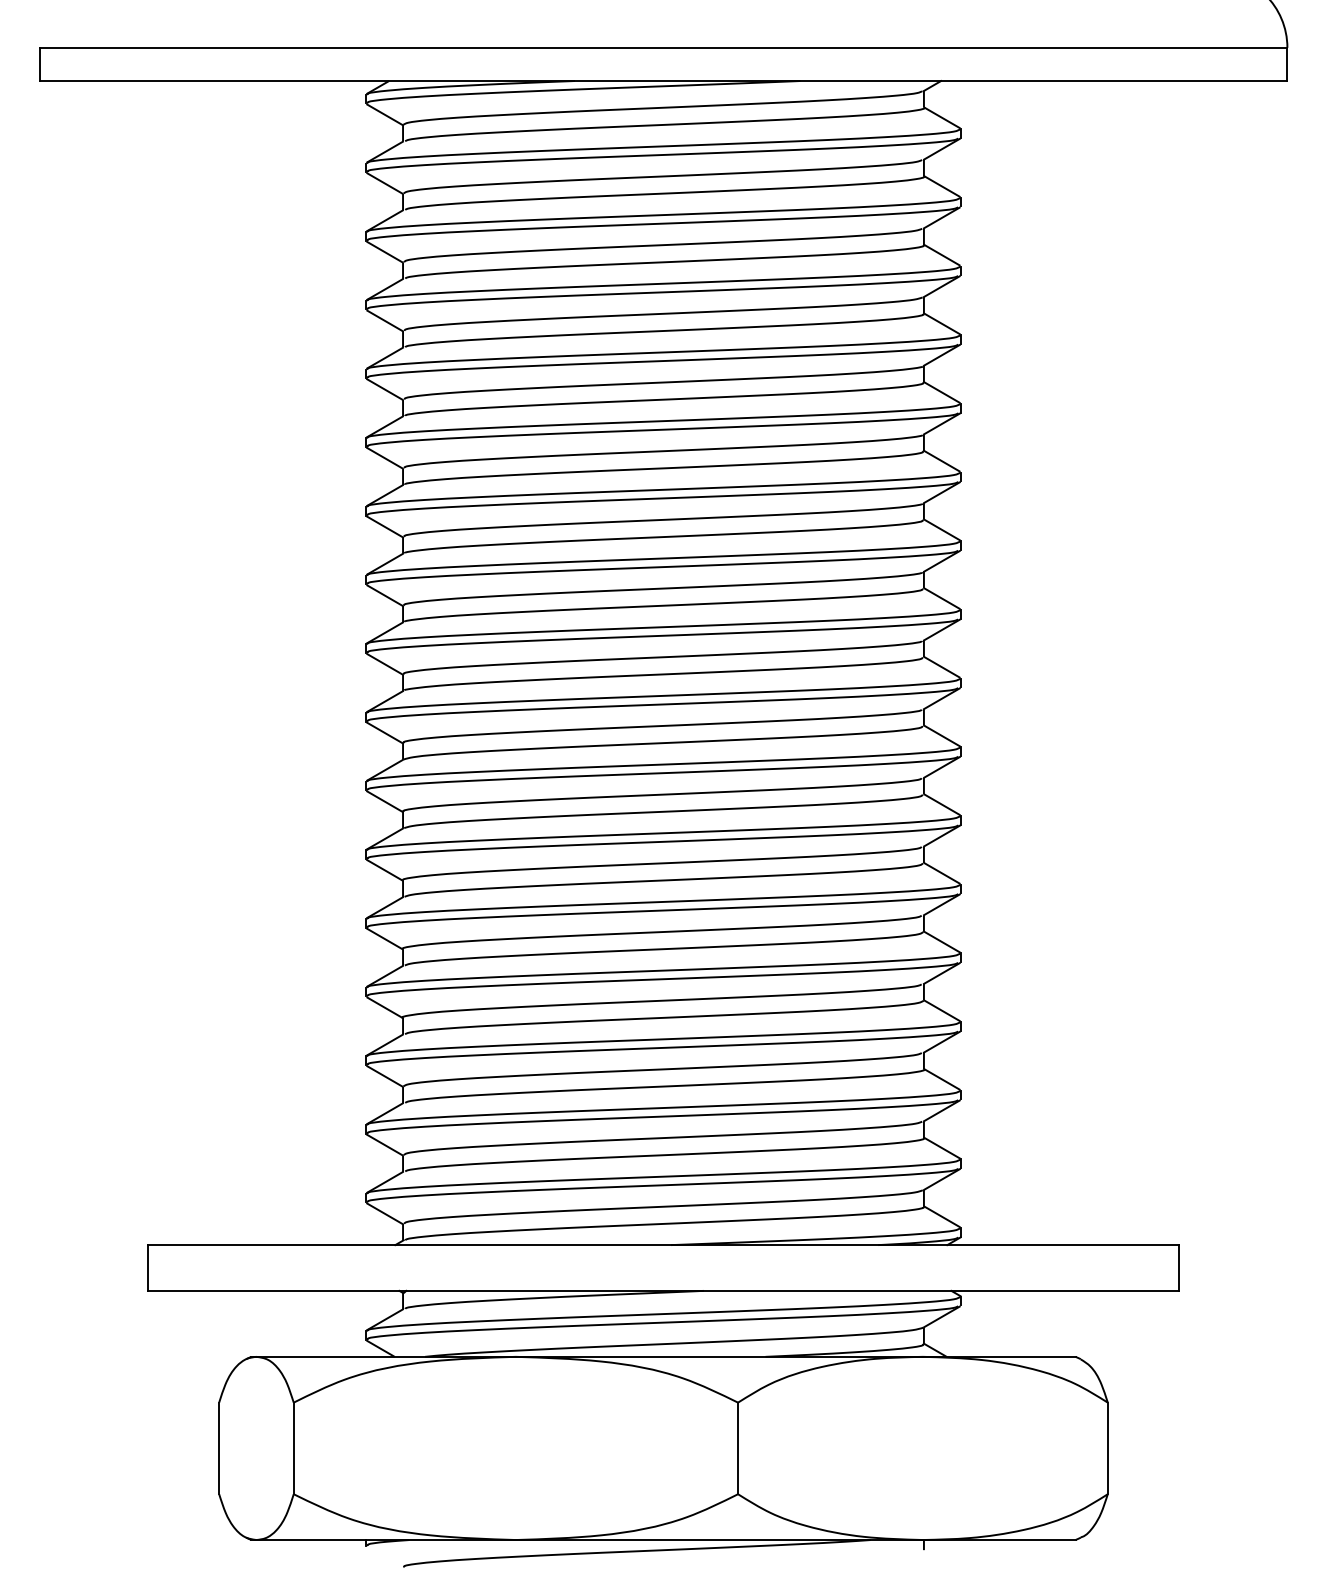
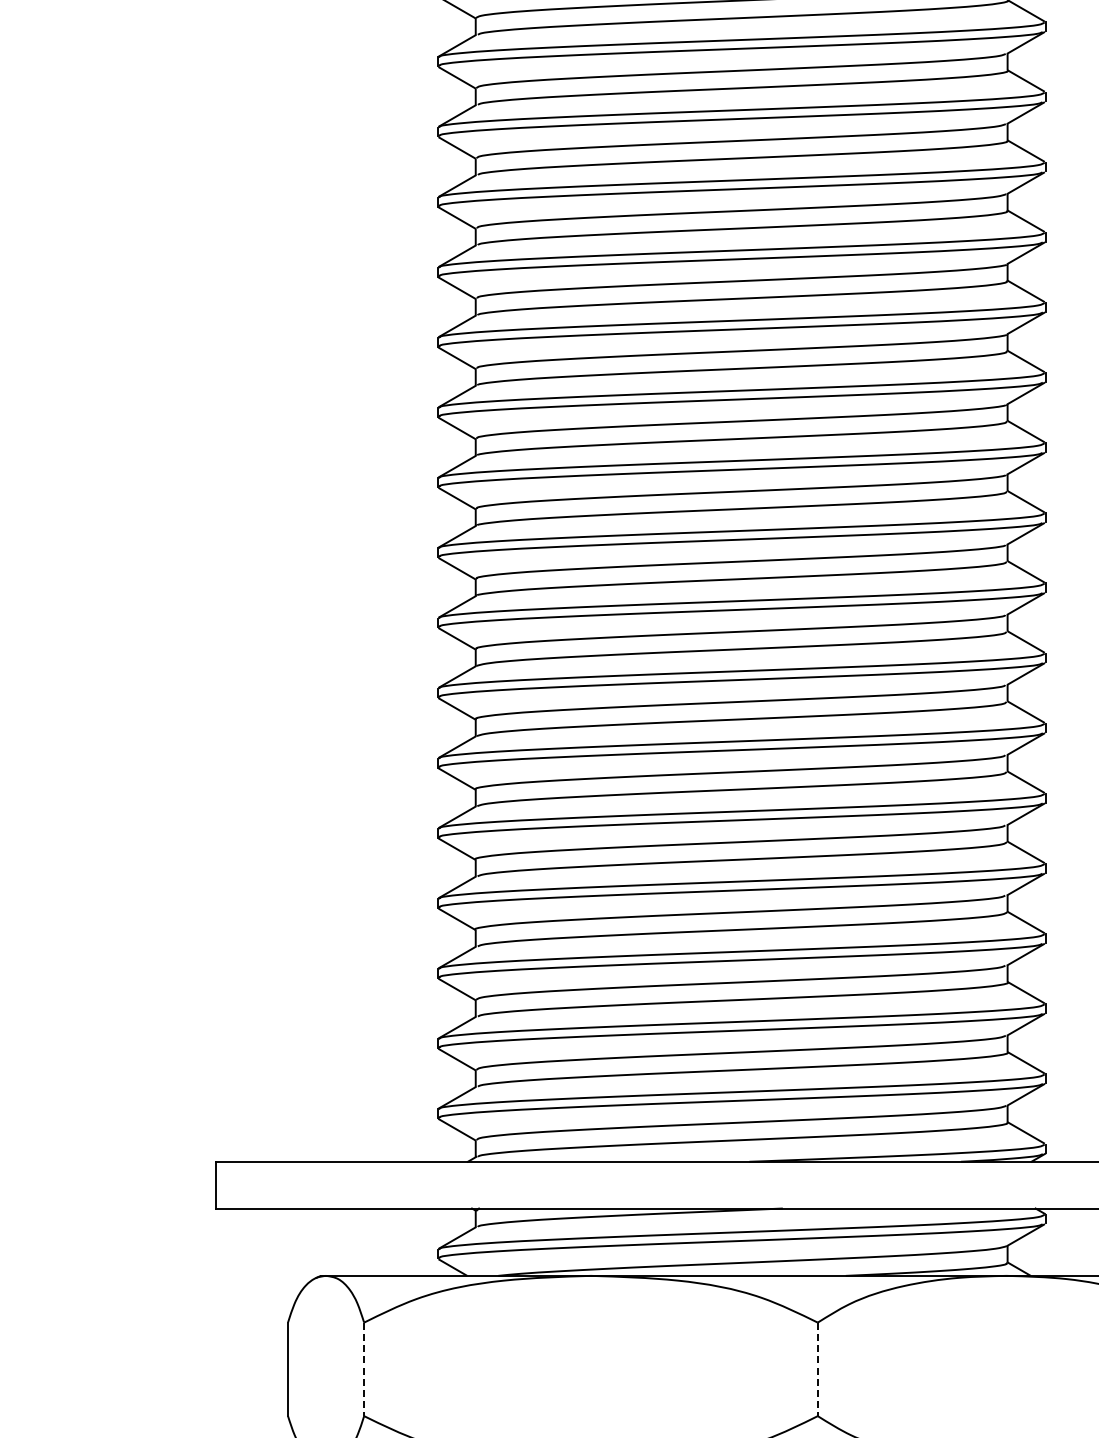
line: (293, 1448) -> (363, 1369), solid -> dashed
line: (738, 1448) -> (818, 1369), solid -> dashed

